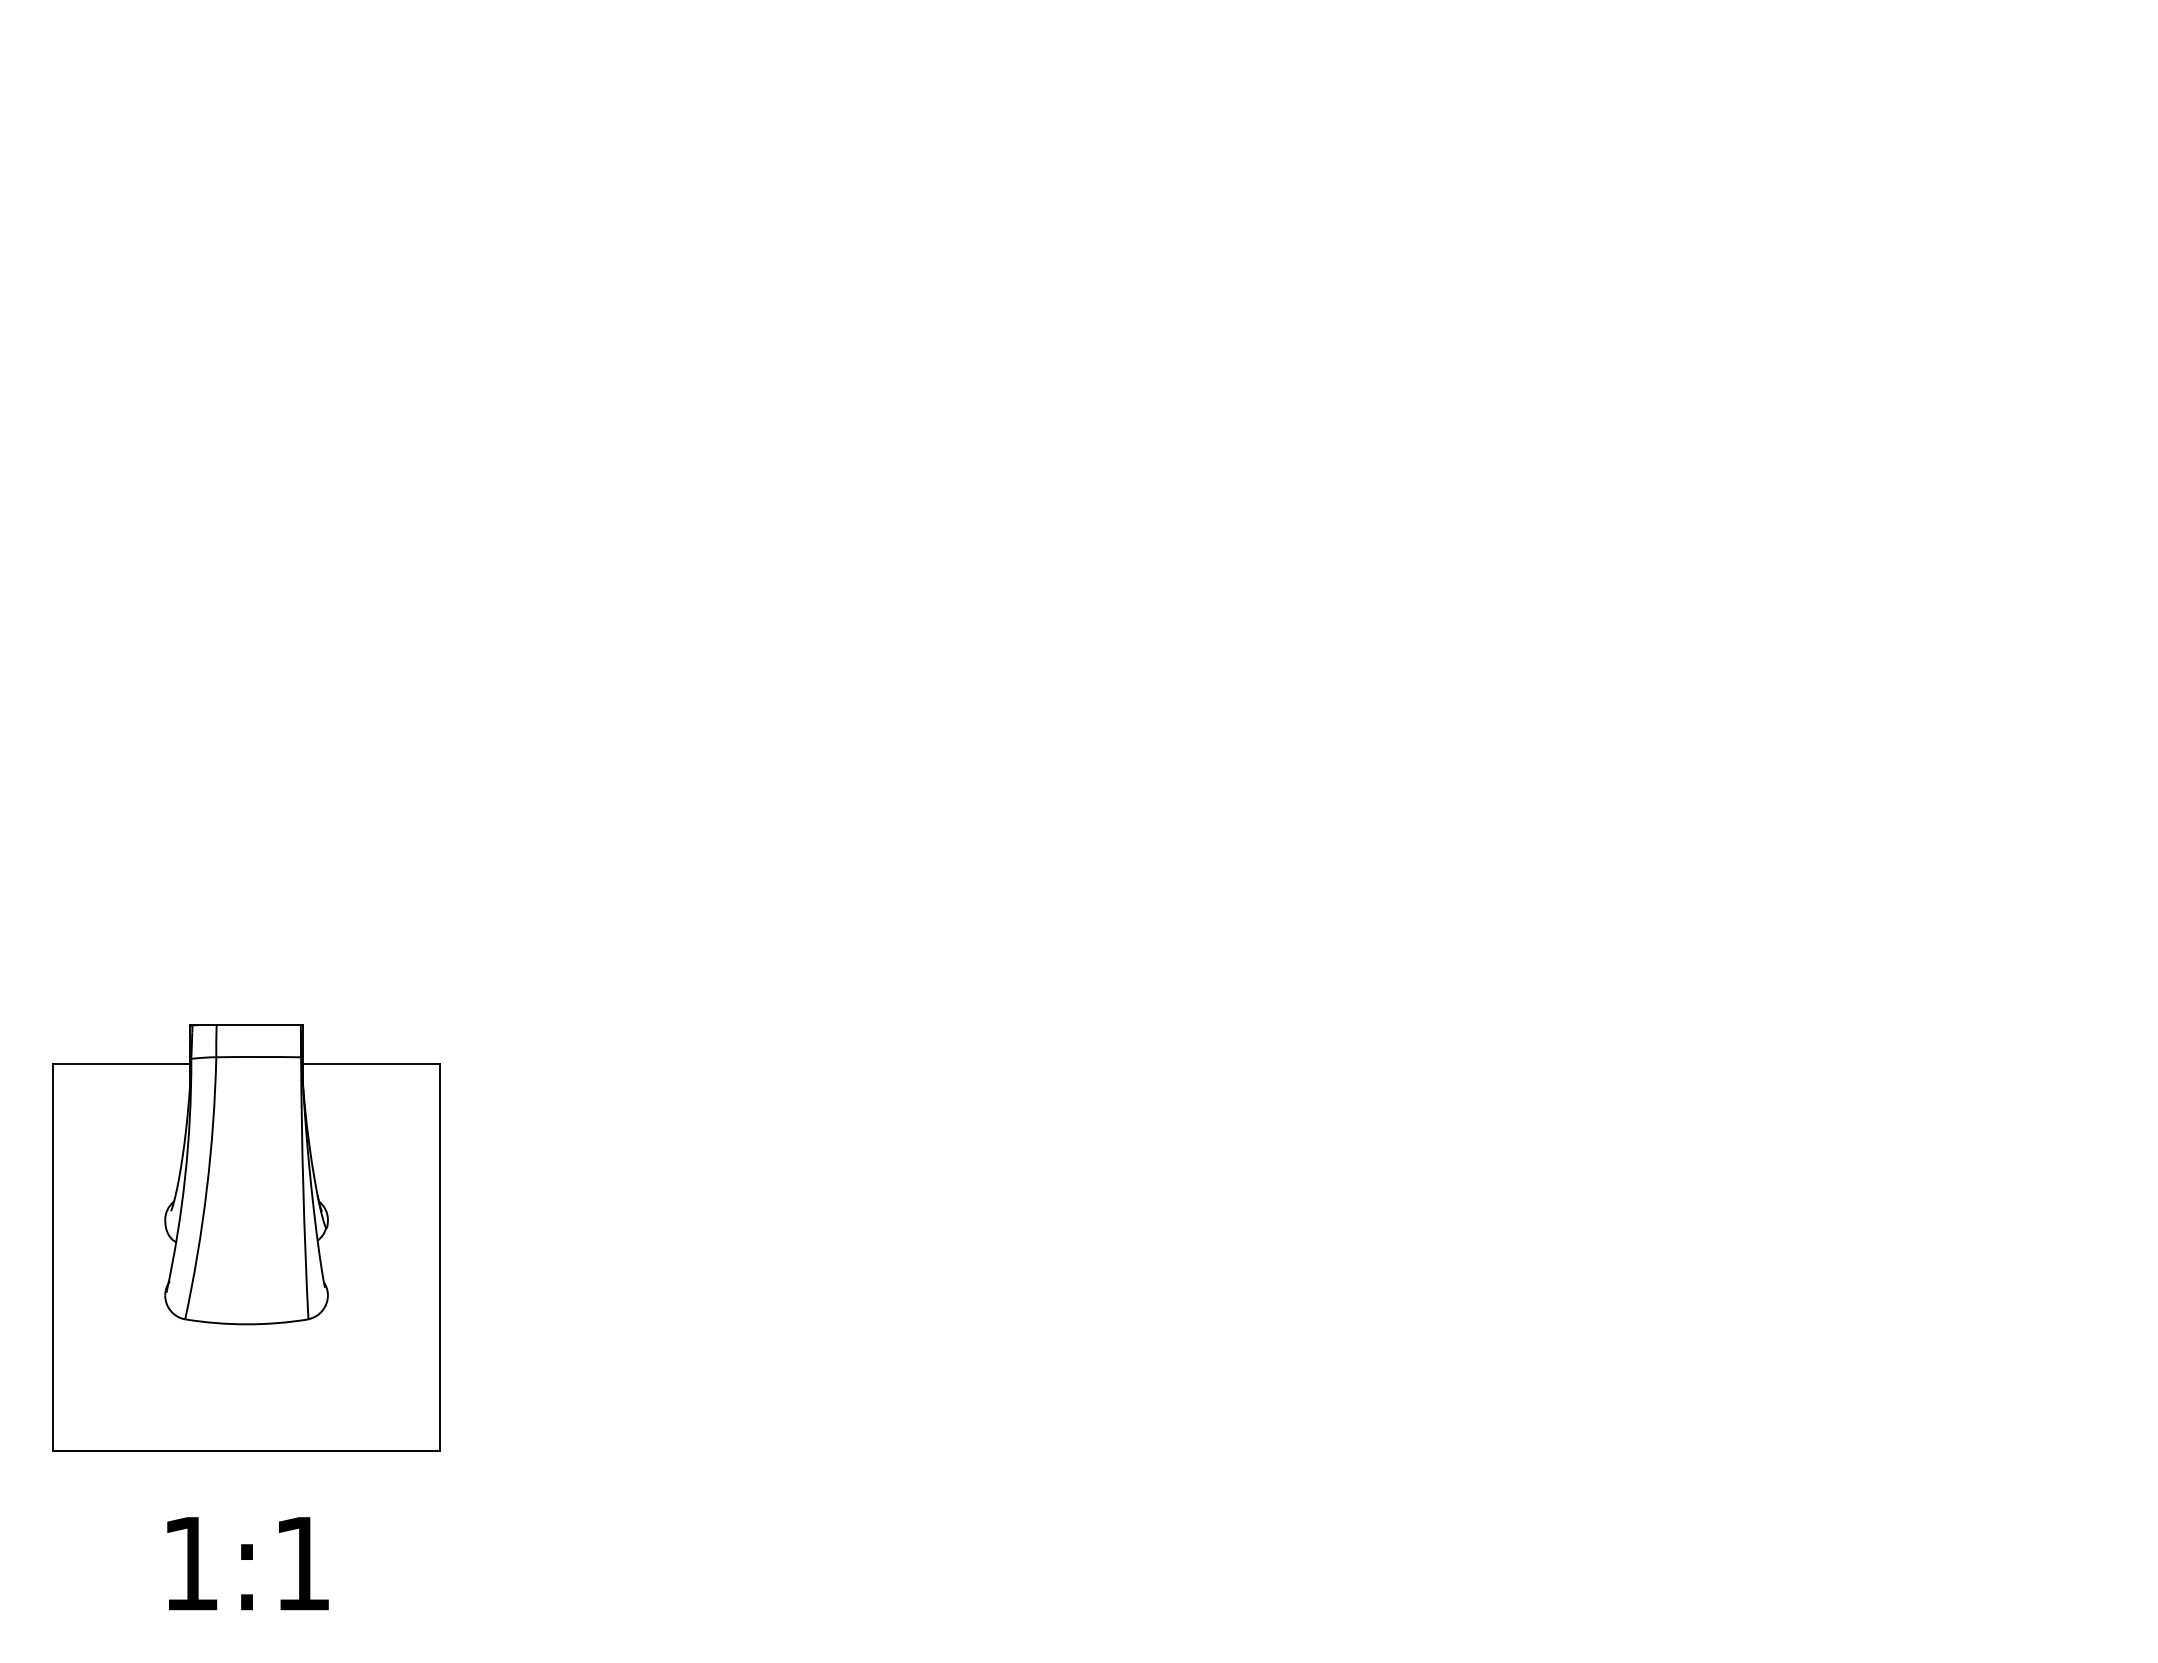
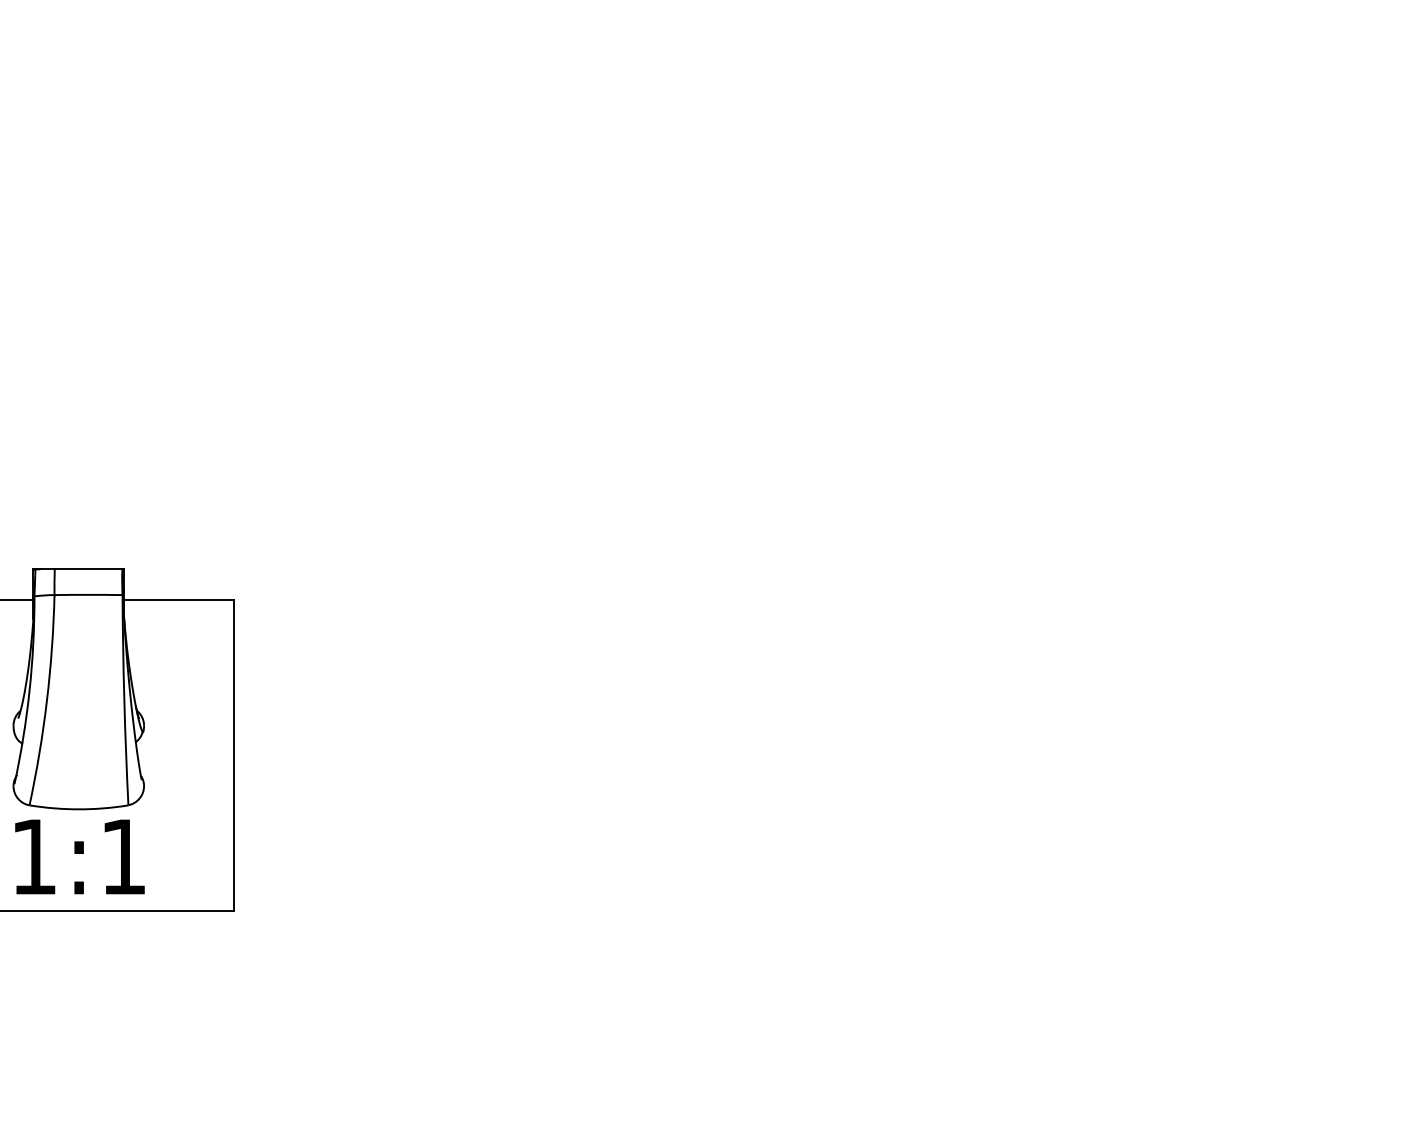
text: (247, 1563) -> (79, 856), moved

